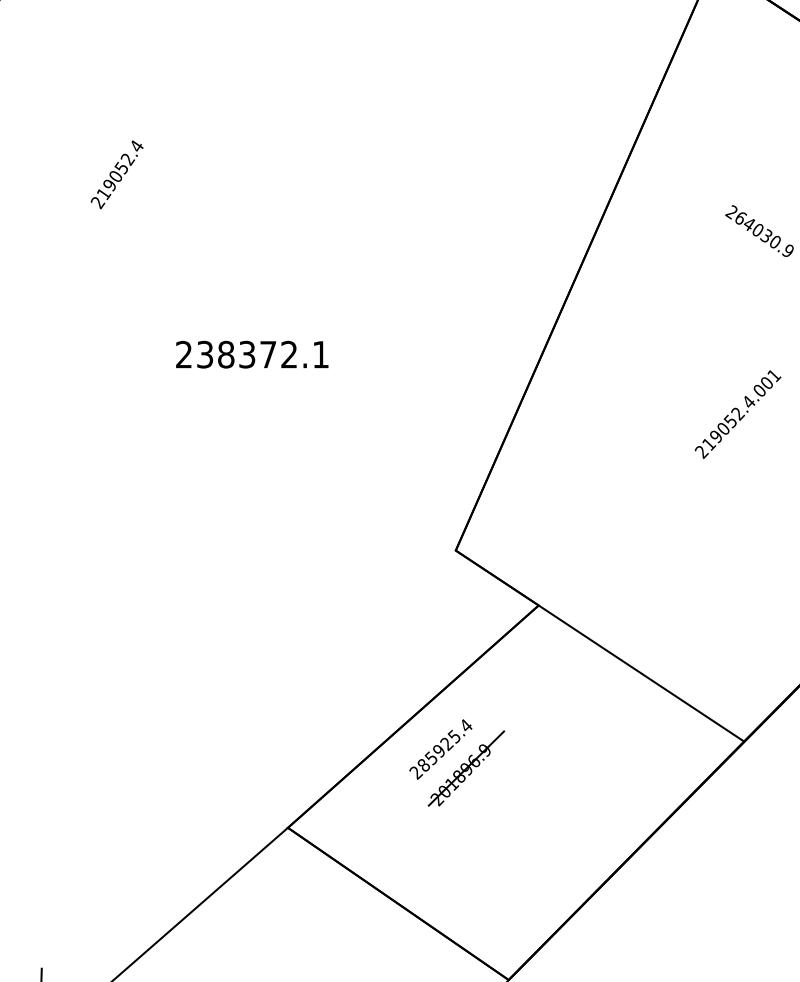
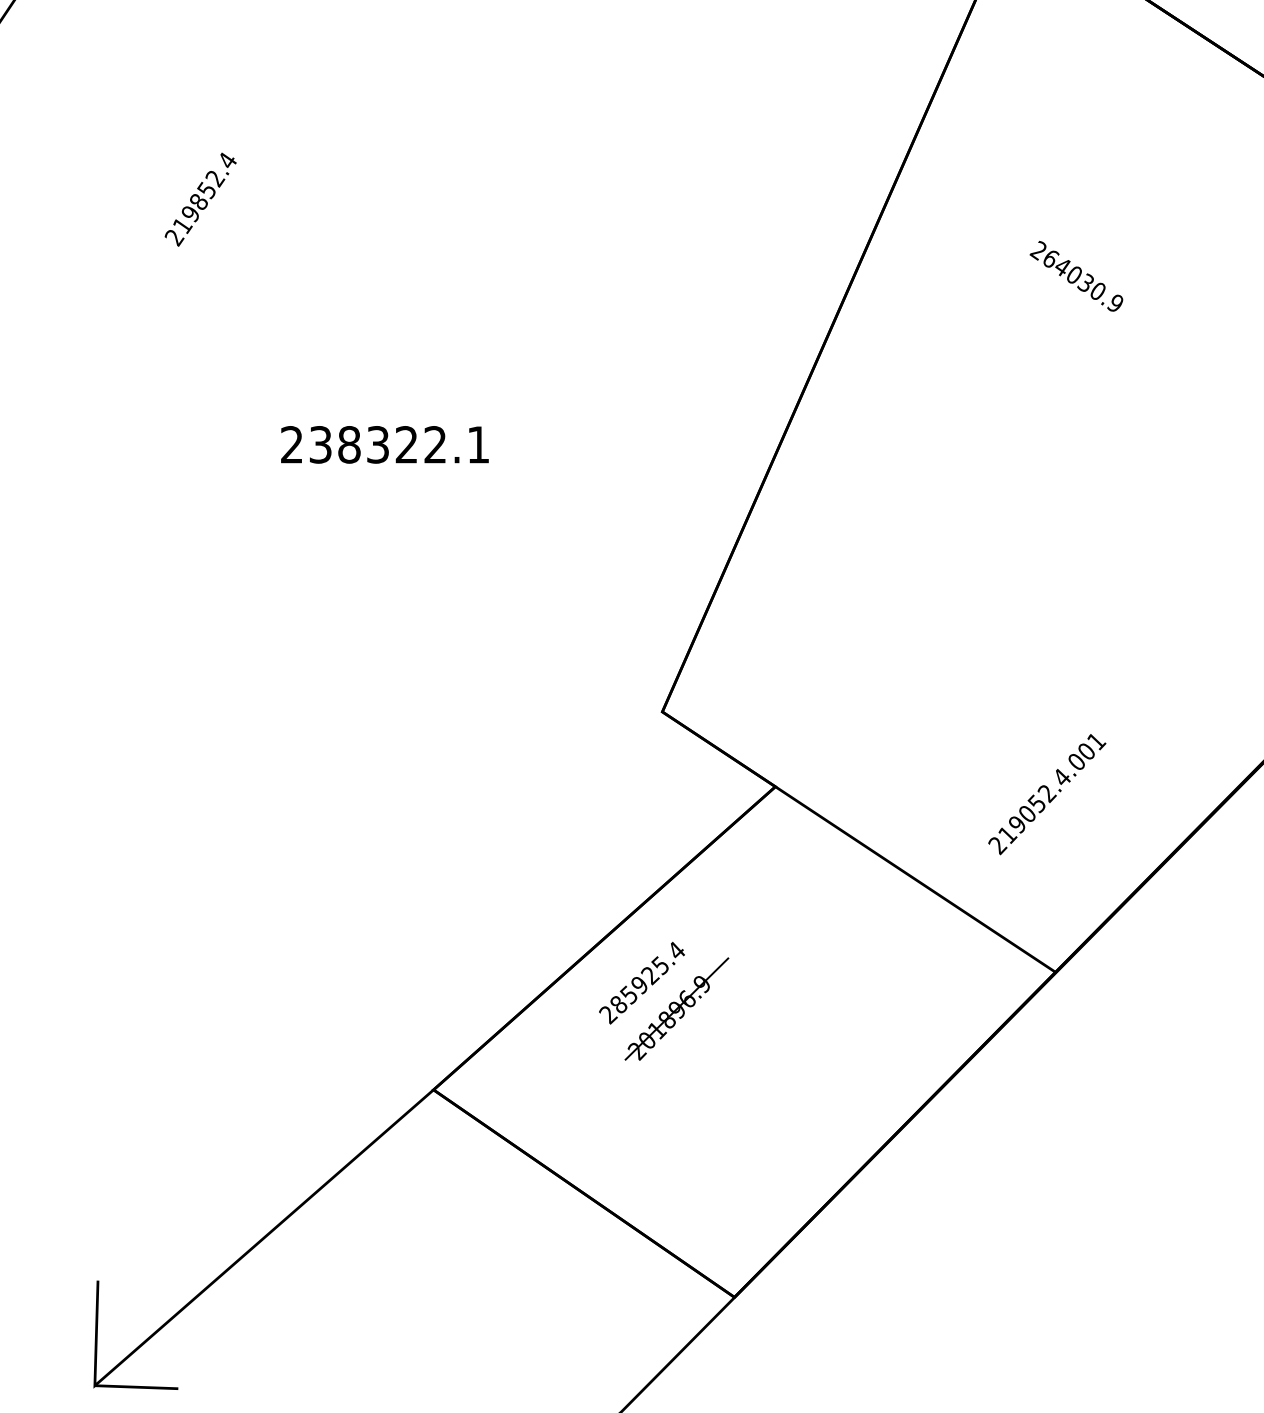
text: (115, 176) -> (198, 201), 219052.4 -> 219852.4
text: (268, 354) -> (406, 444), 238372.1 -> 238322.1
text: (738, 414) -> (1047, 794), moved

